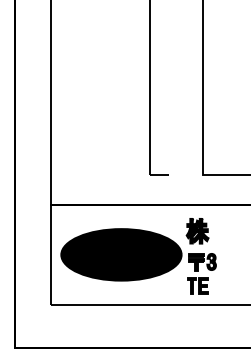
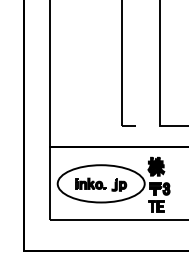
fill: (120, 254) -> (100, 183), removed

